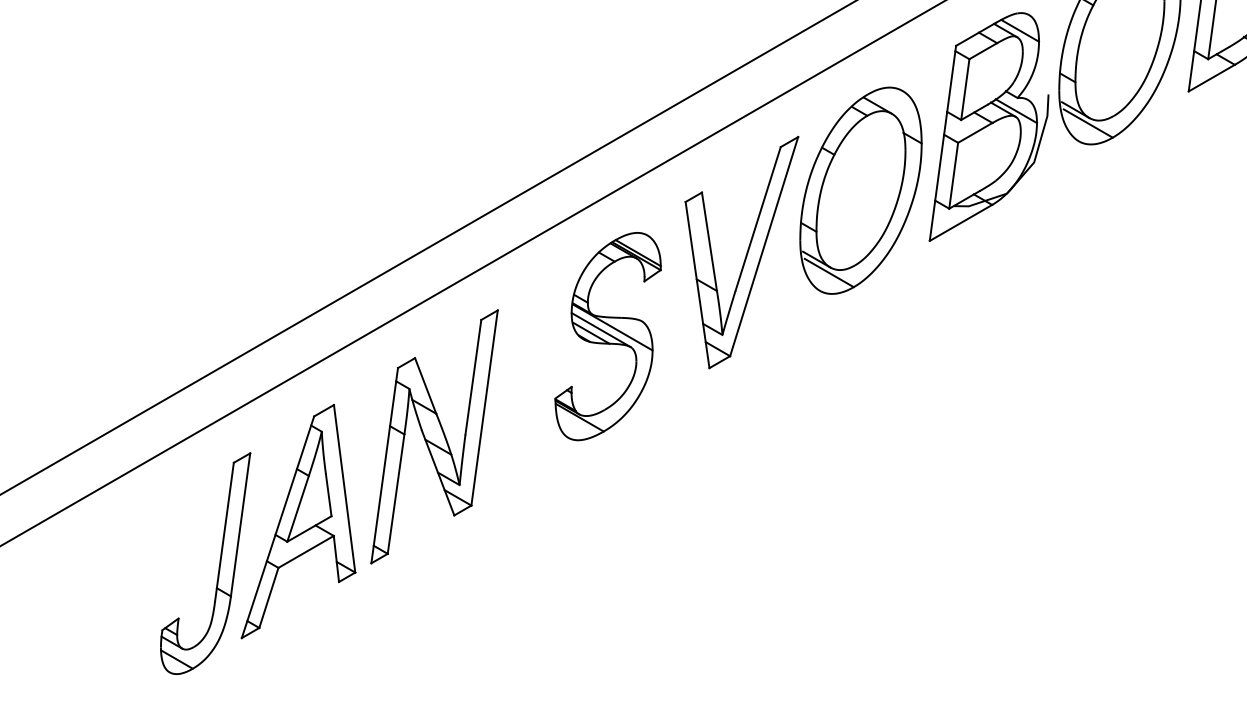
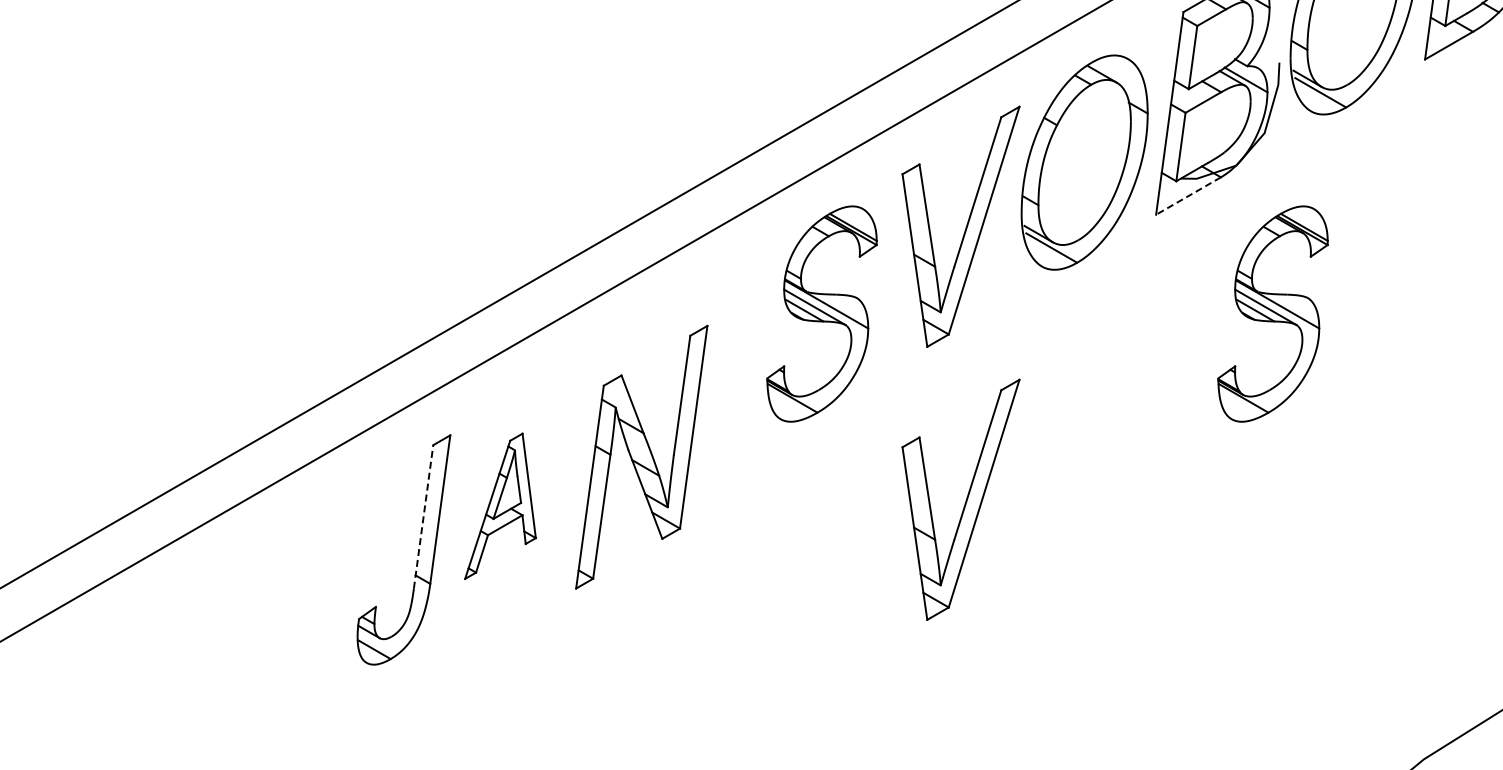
line: (960, 223) -> (1188, 196), solid -> dashed
part: (1041, 336) -> (1272, 313), added
part: (434, 436) -> (641, 456), moved
part: (741, 515) -> (960, 499), added
part: (298, 521) -> (500, 506), size x0.6
line: (224, 531) -> (423, 516), solid -> dashed

